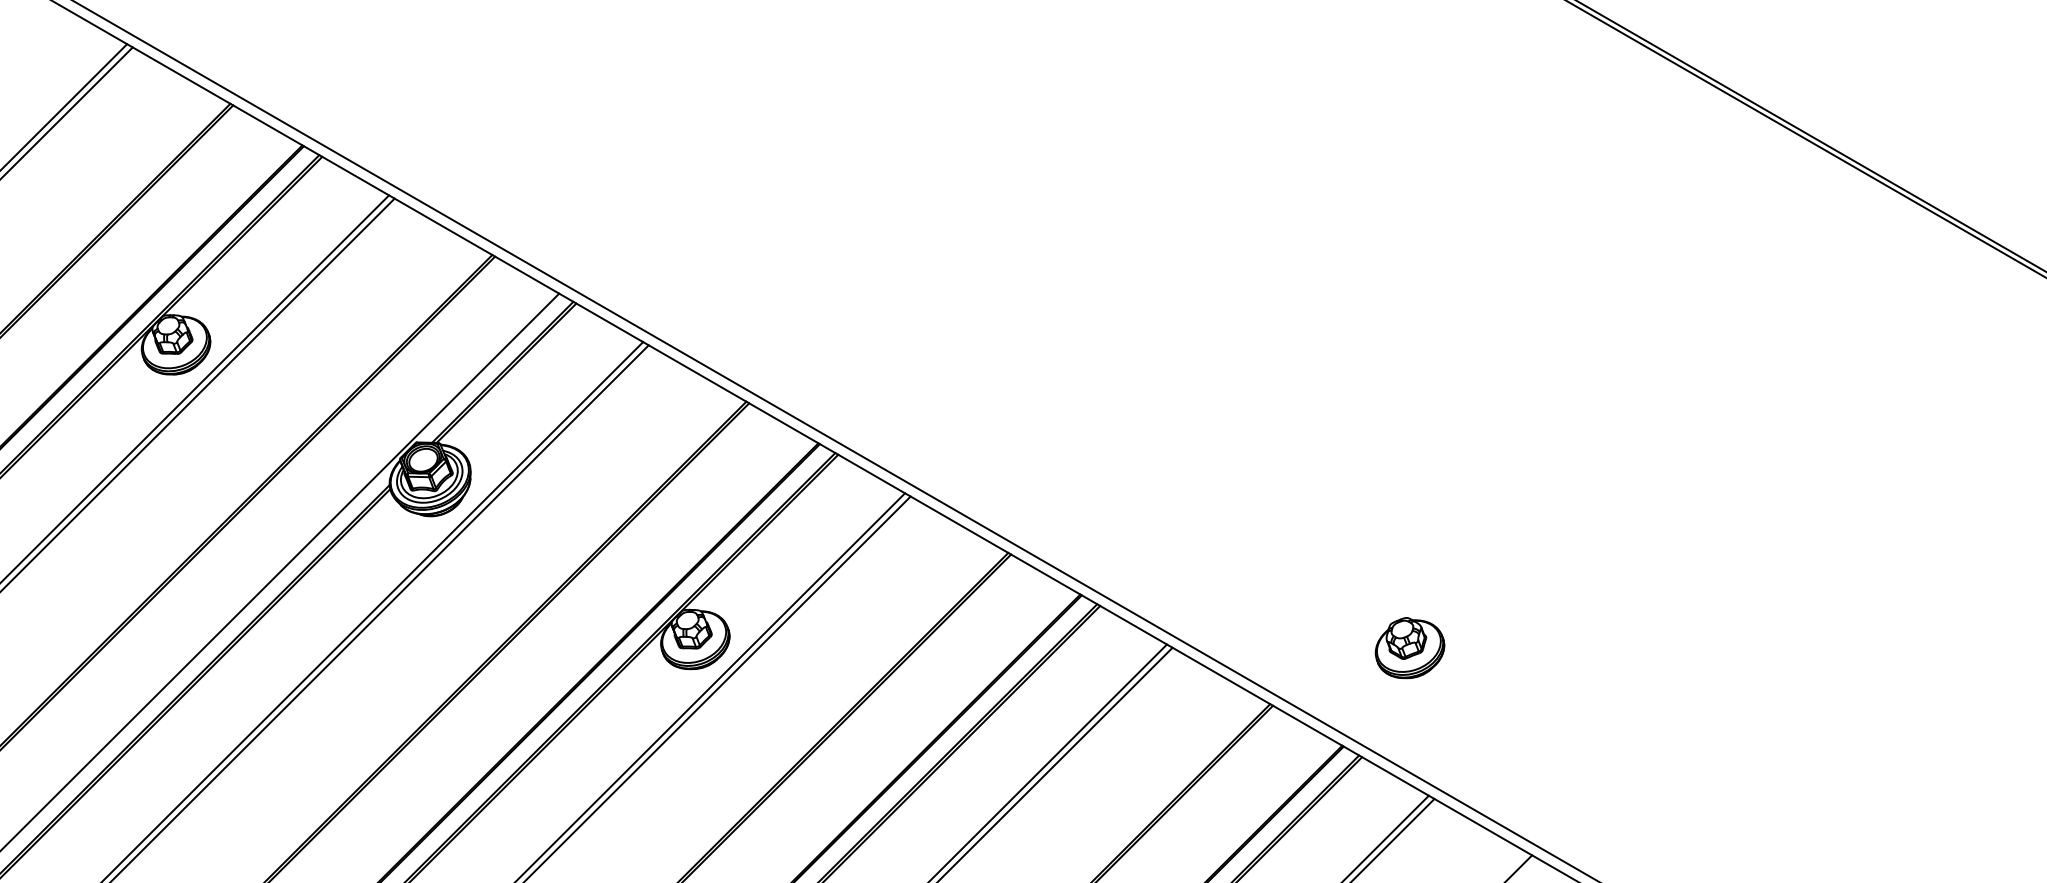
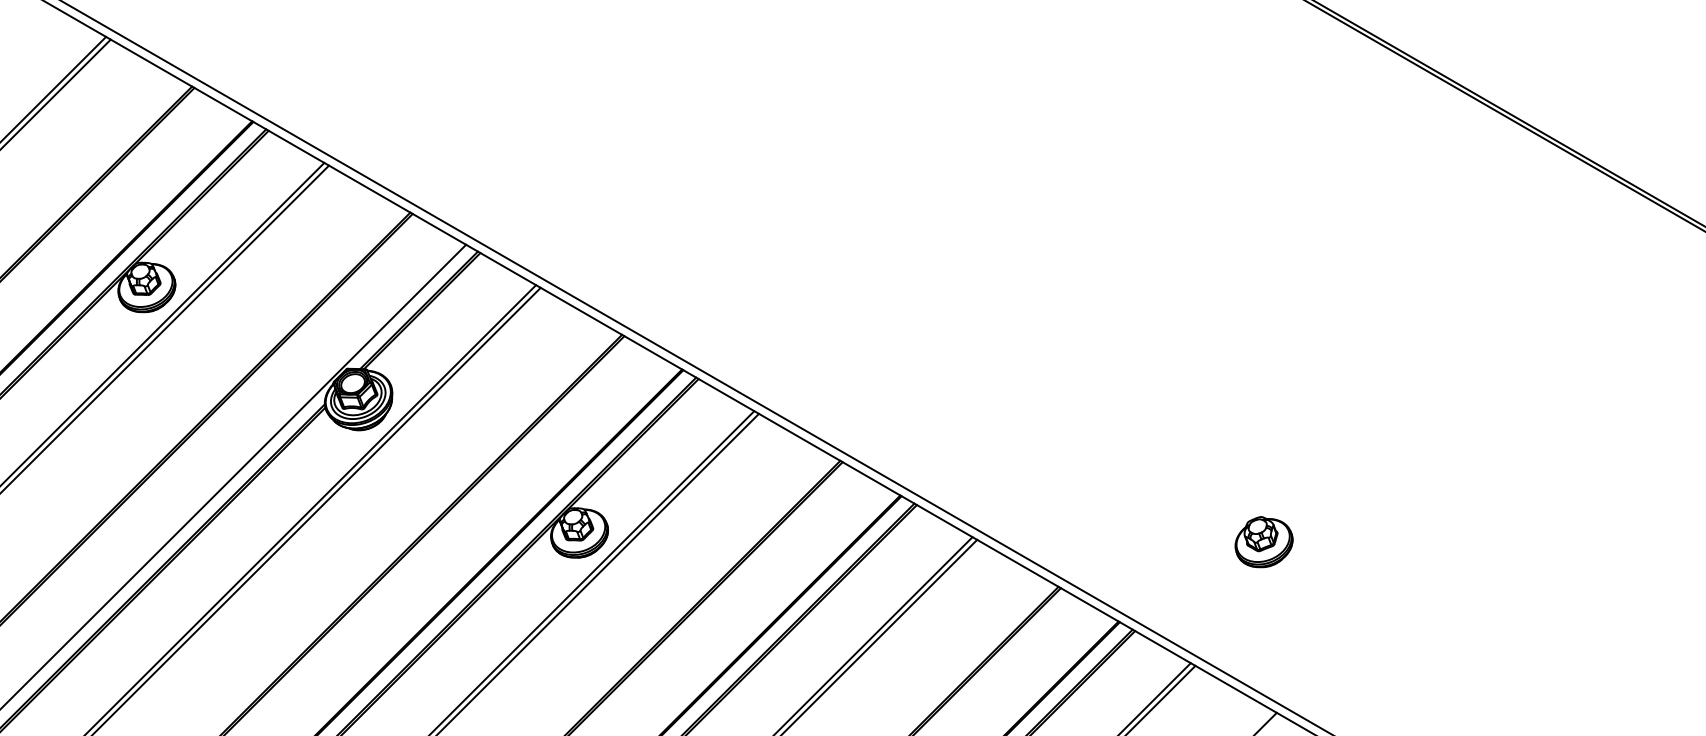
part: (1409, 648) -> (1263, 542), moved

